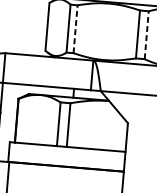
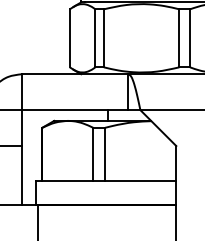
line: (75, 29) -> (103, 38), dashed -> solid
line: (147, 35) -> (190, 38), dashed -> solid

